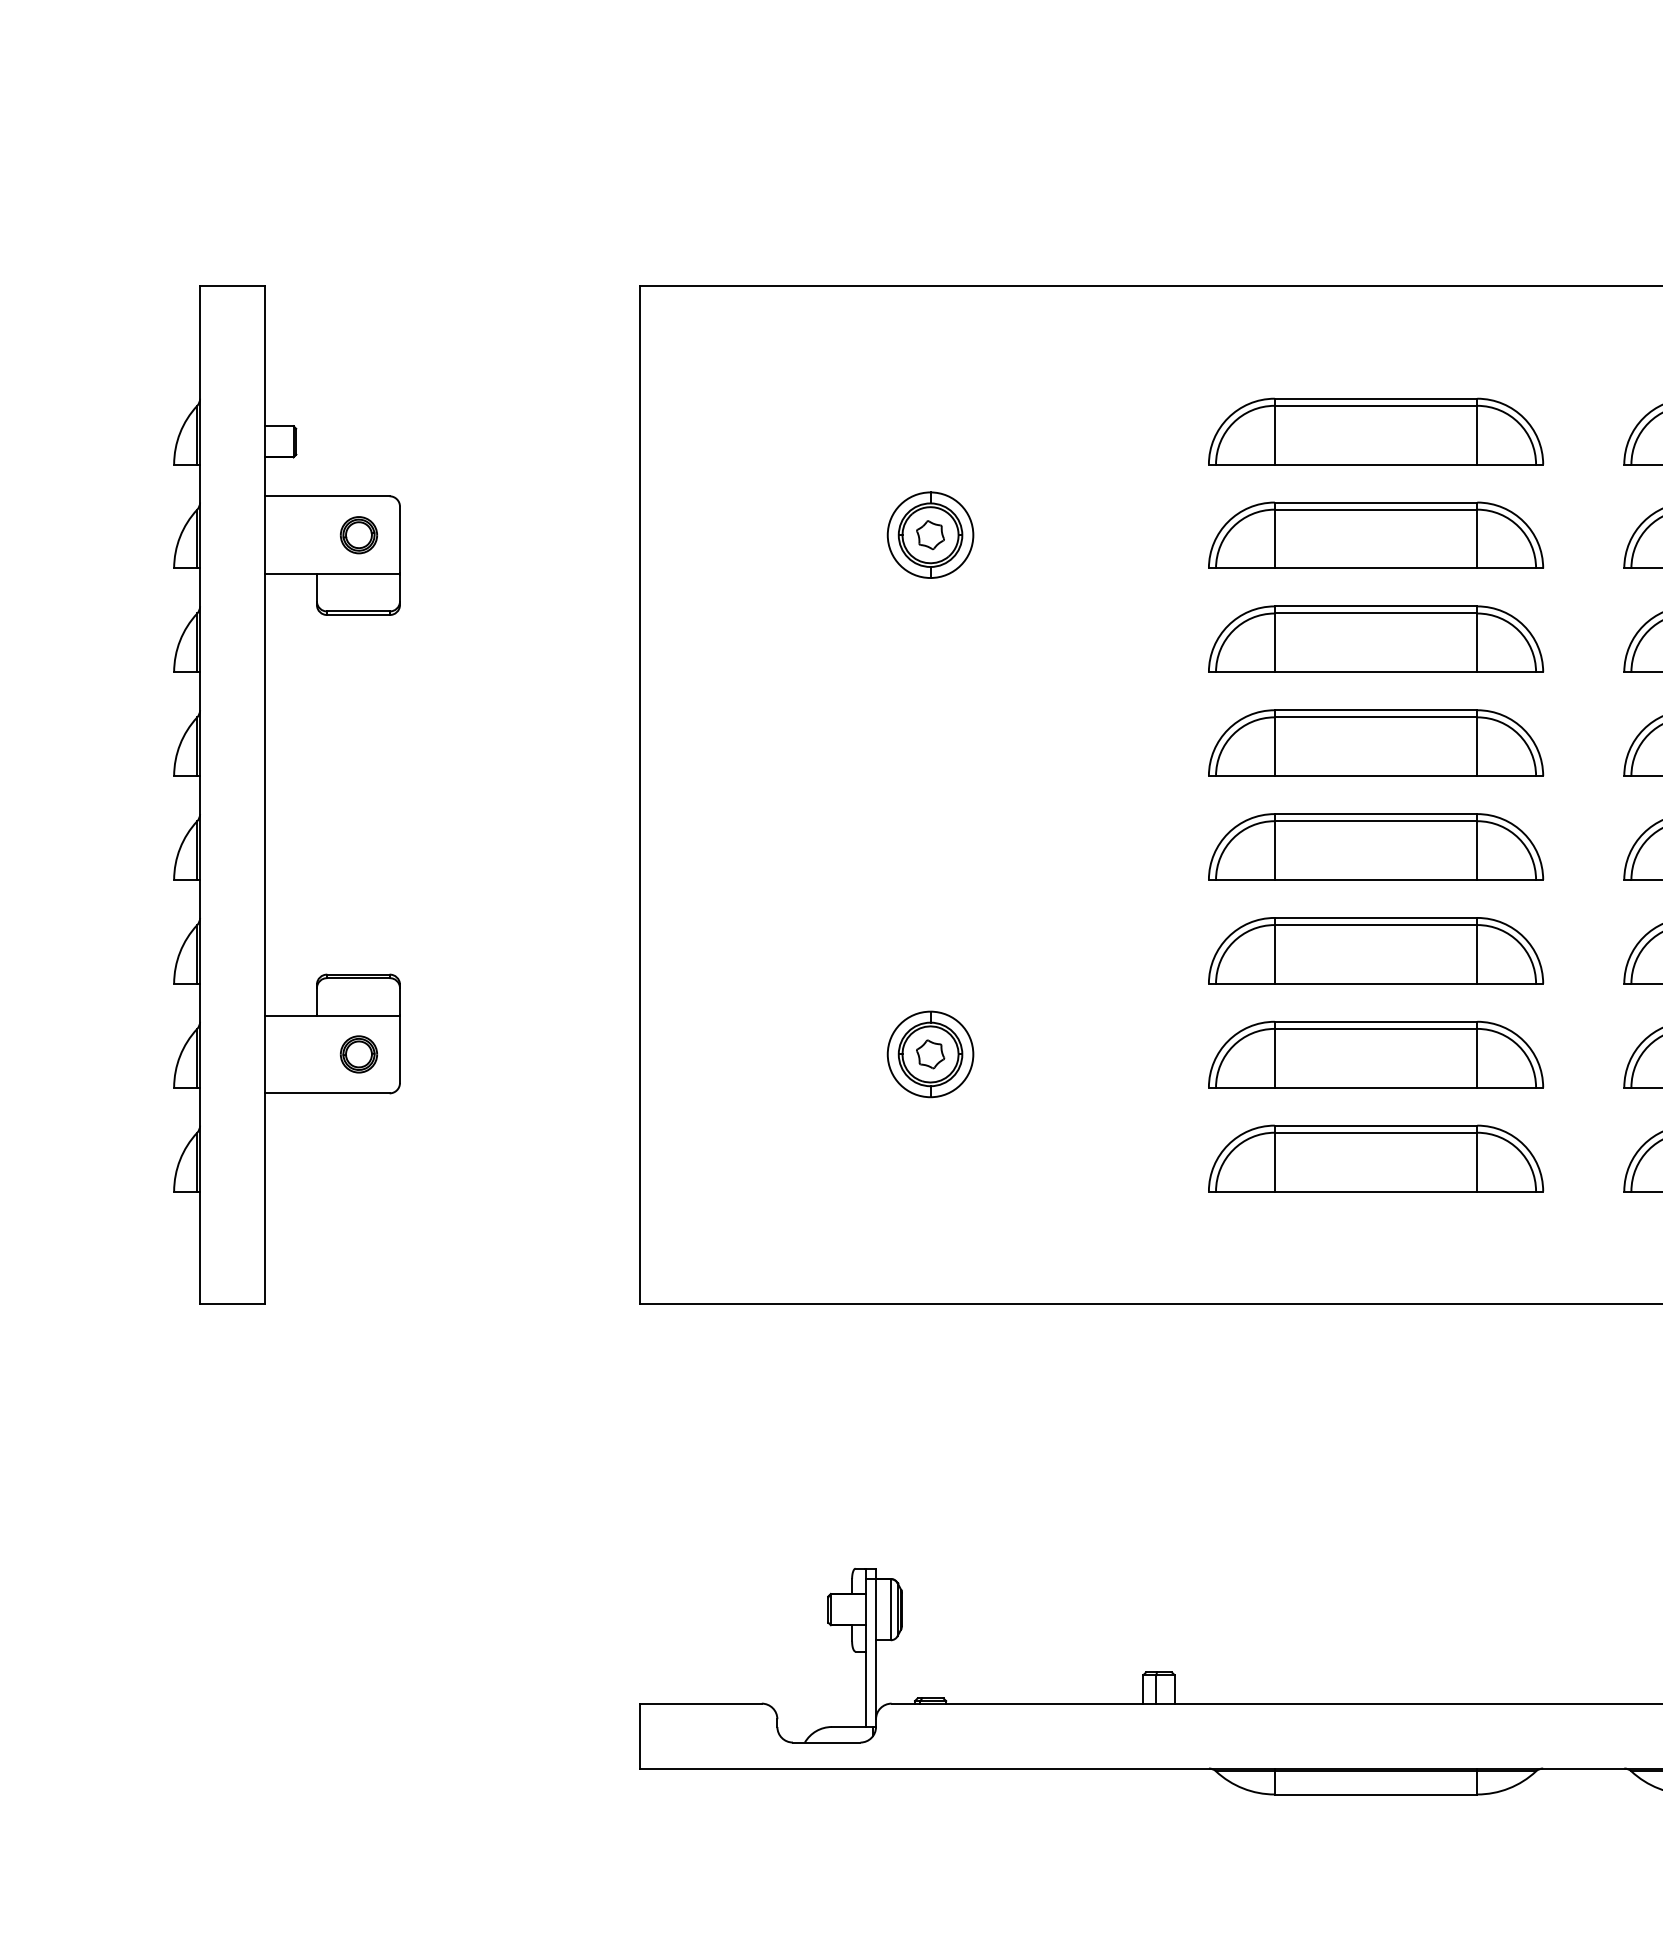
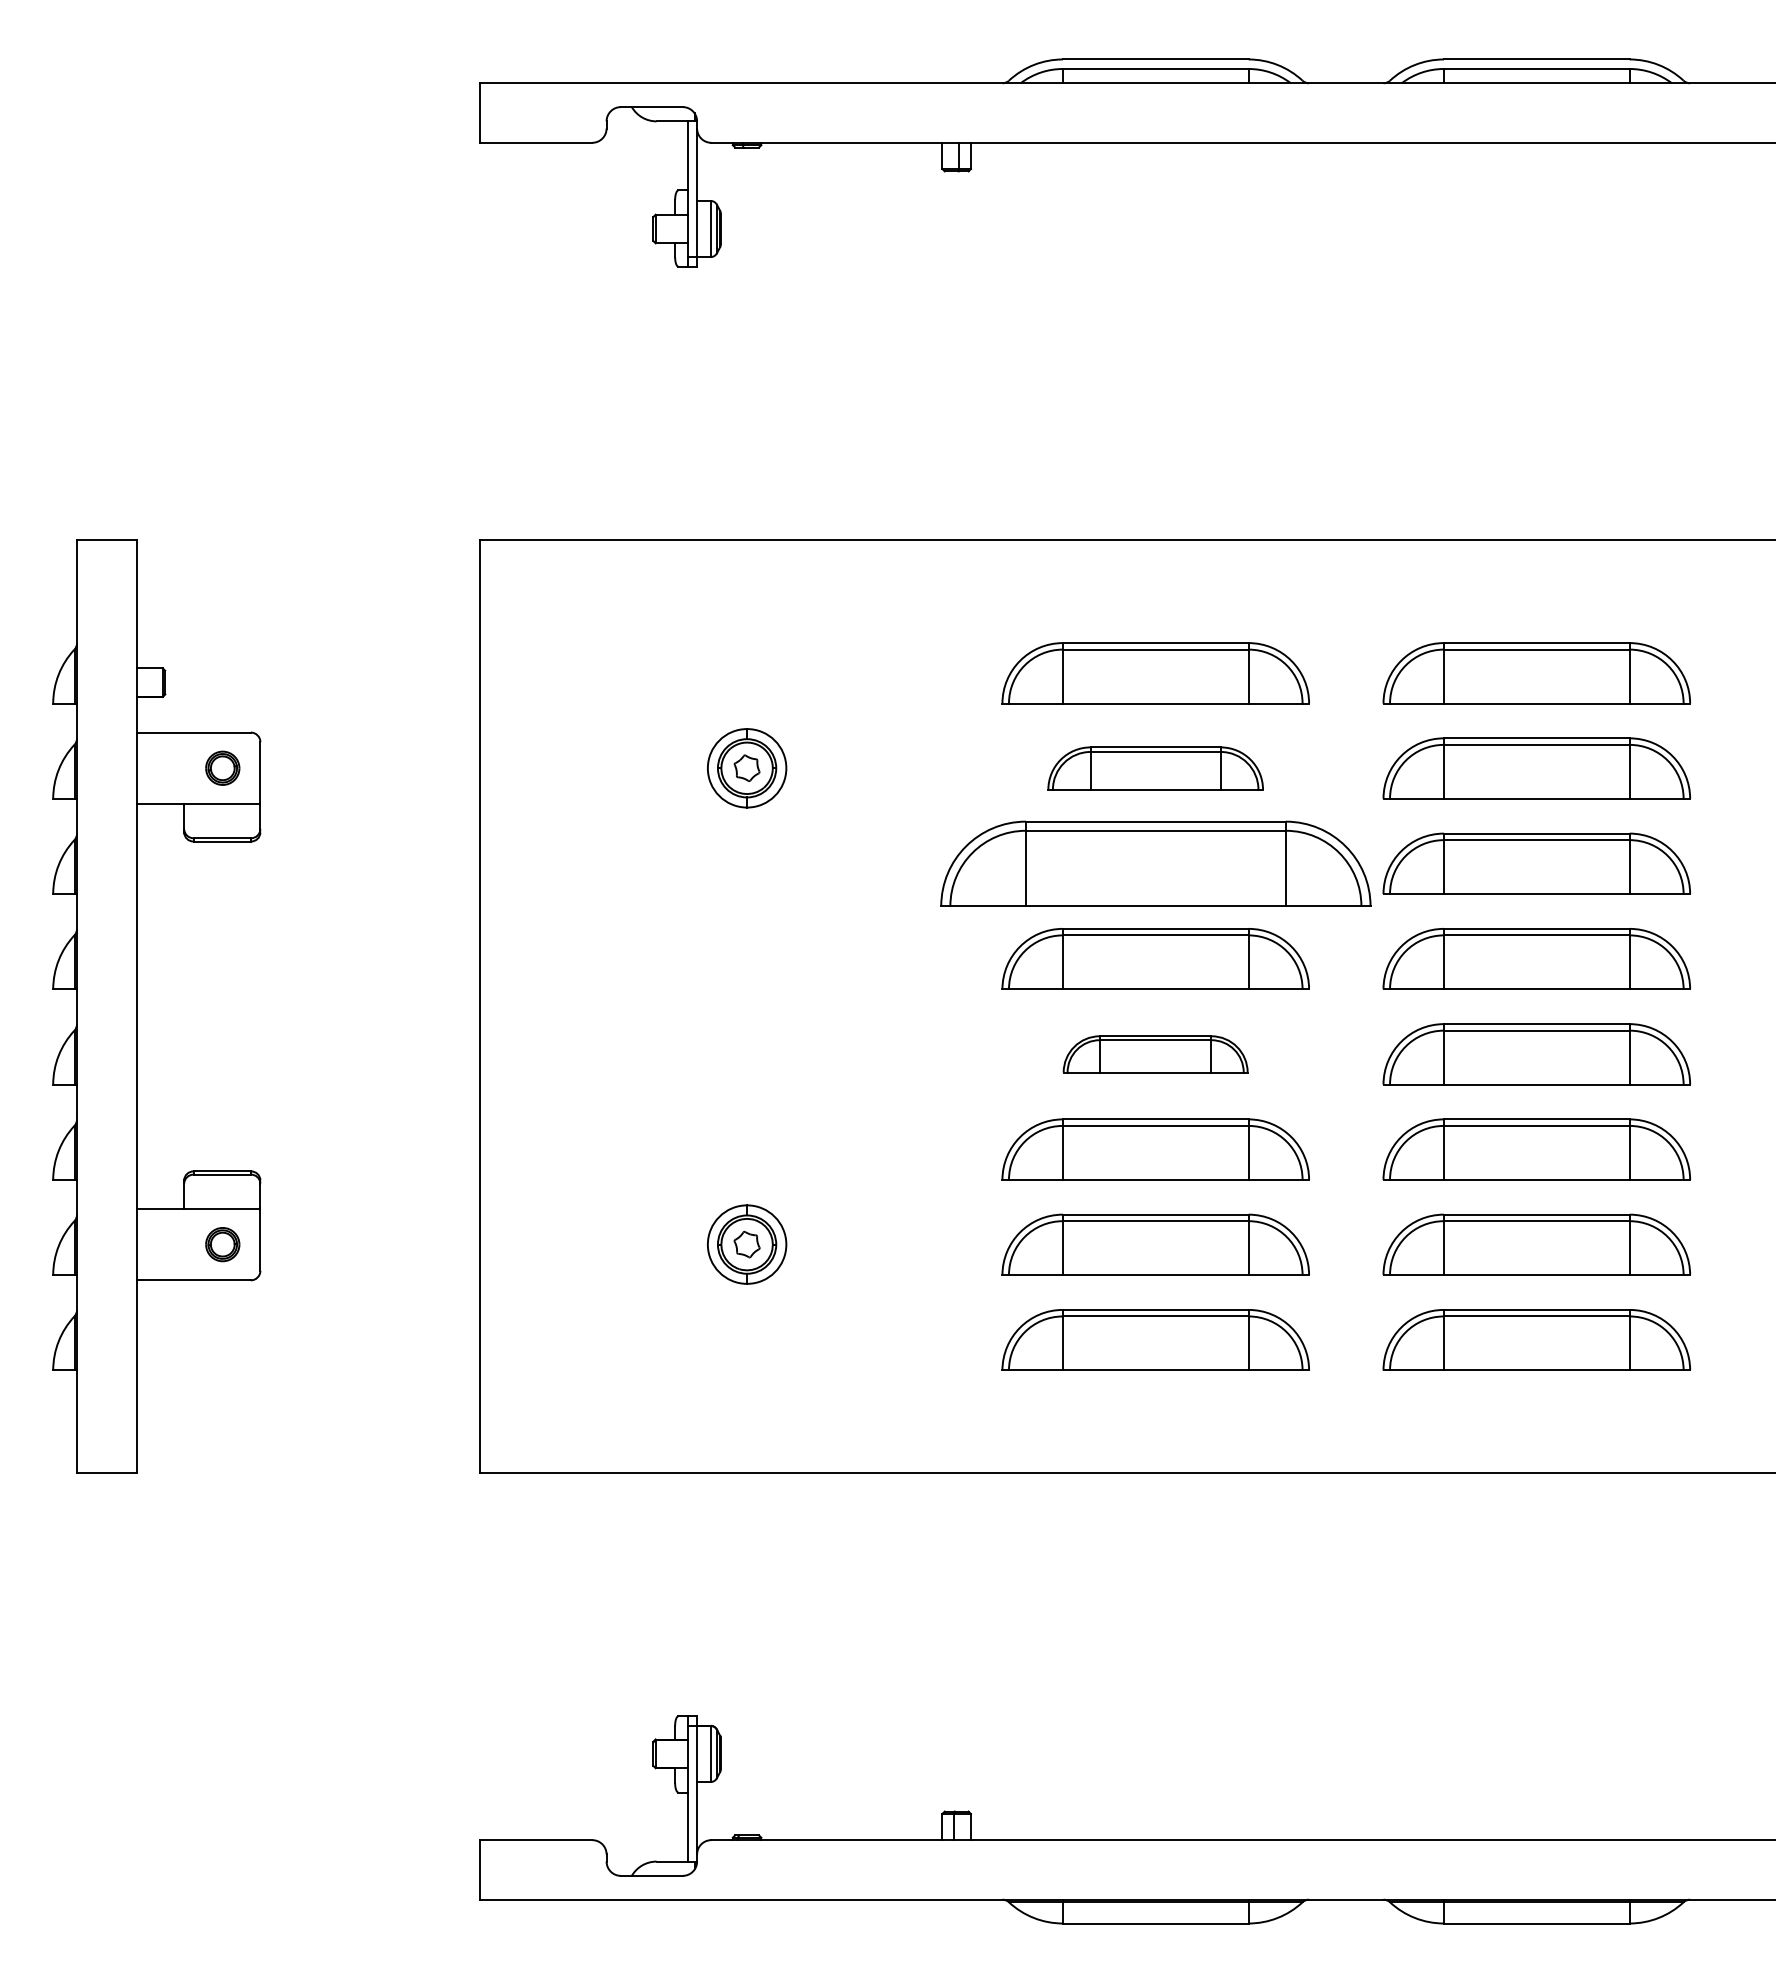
part: (1375, 535) -> (1155, 768), size x0.7
part: (1375, 638) -> (1155, 863), size x1.4
part: (1375, 847) -> (1155, 1054), size x0.6

